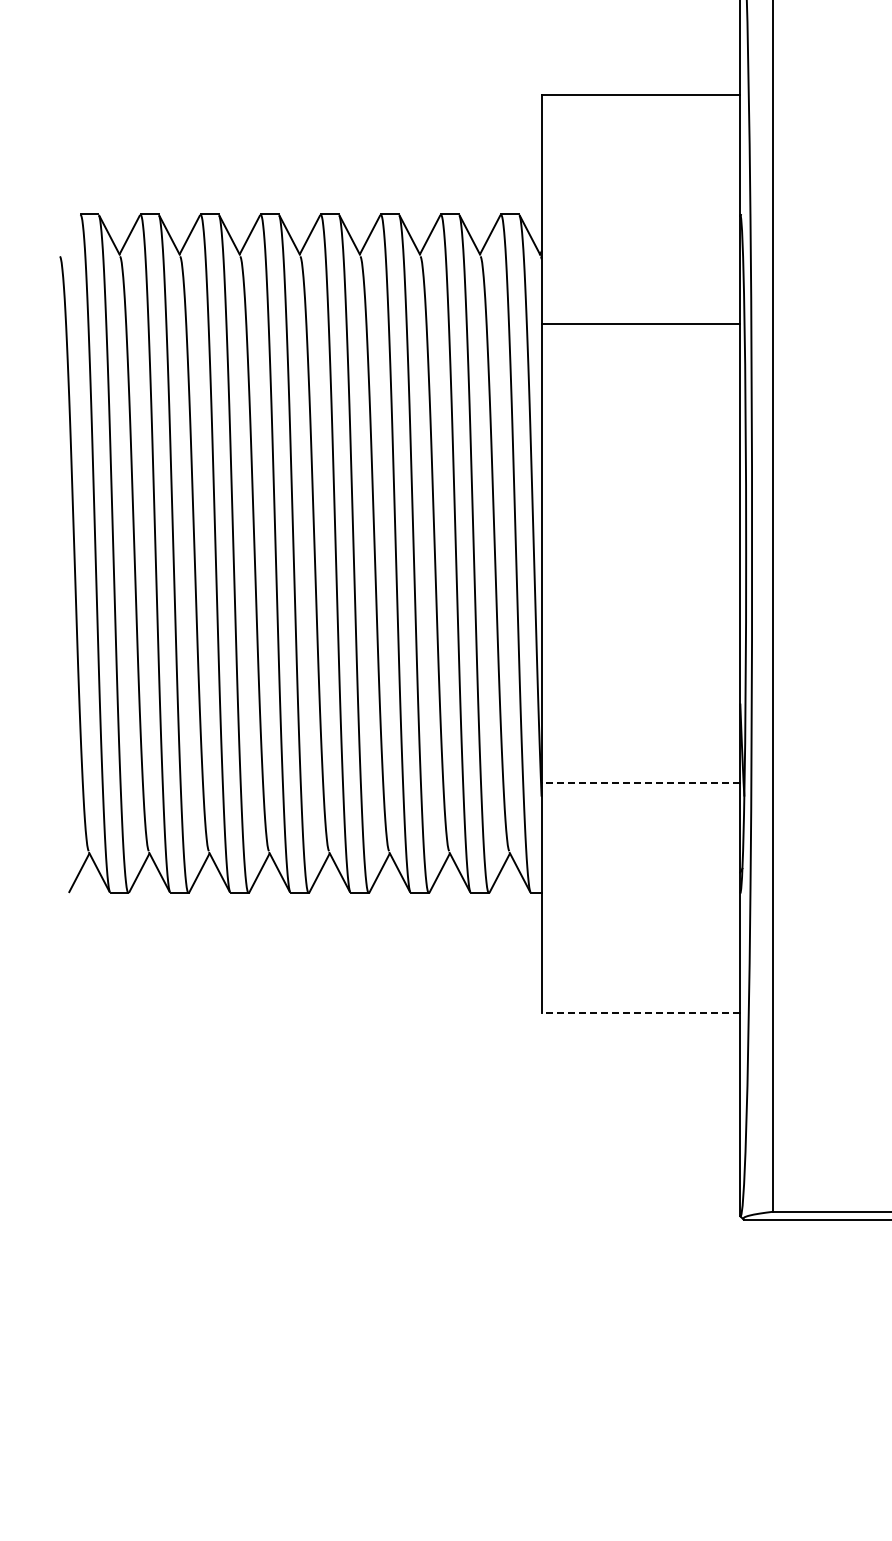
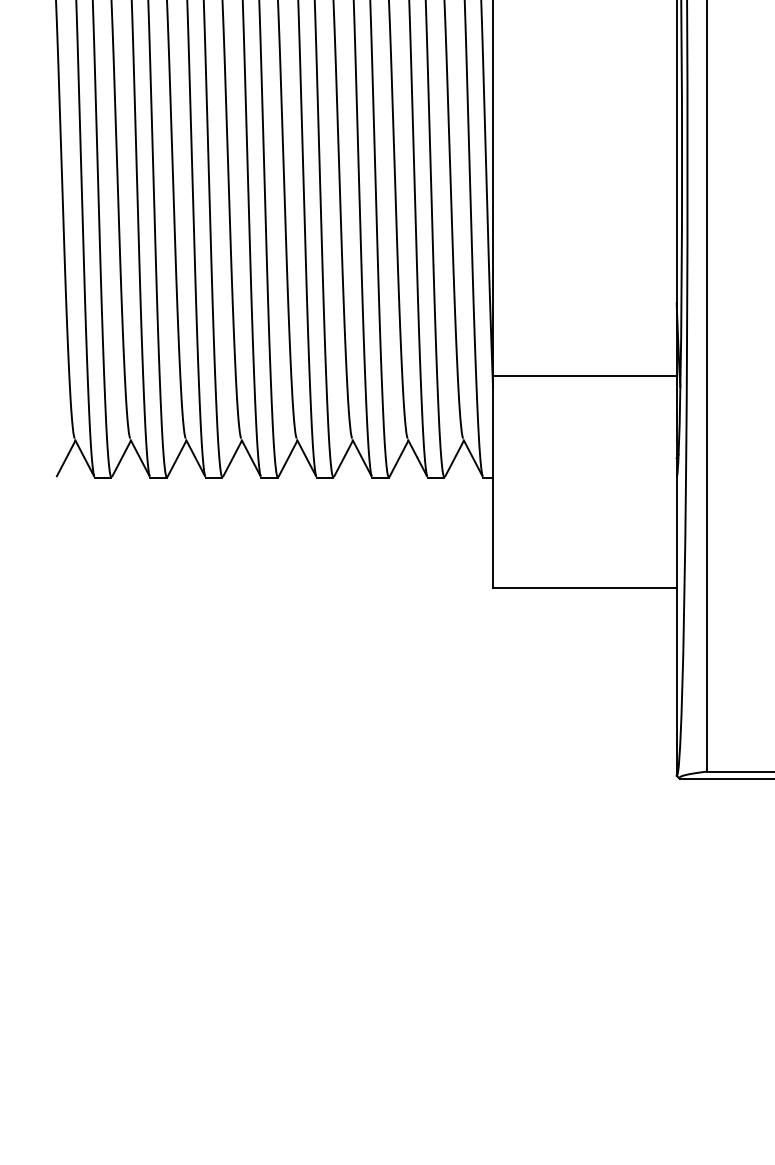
line: (640, 783) -> (584, 376), dashed -> solid
line: (640, 1012) -> (584, 587), dashed -> solid

